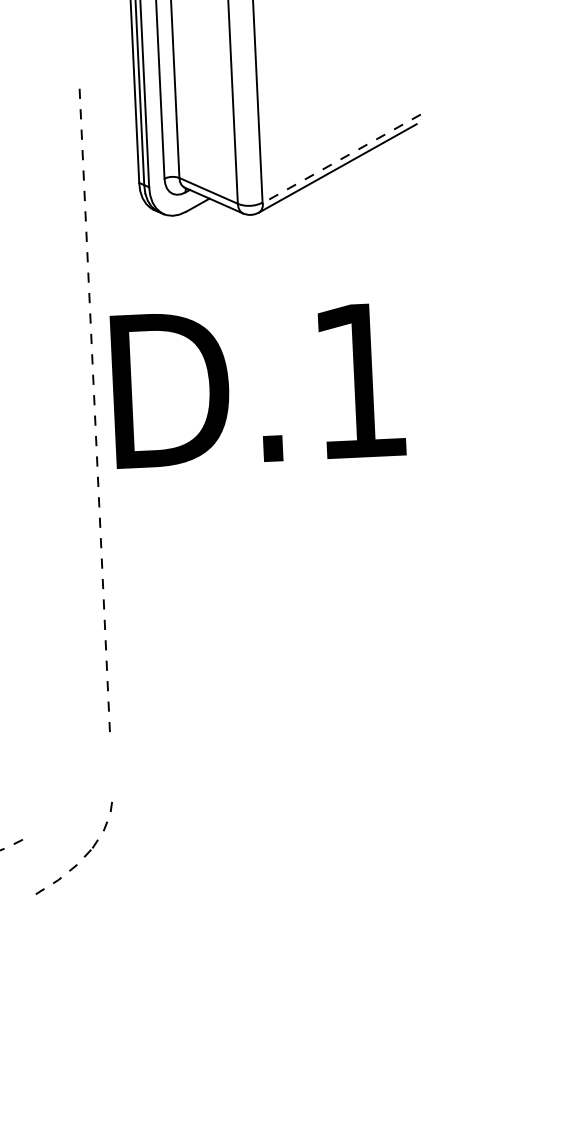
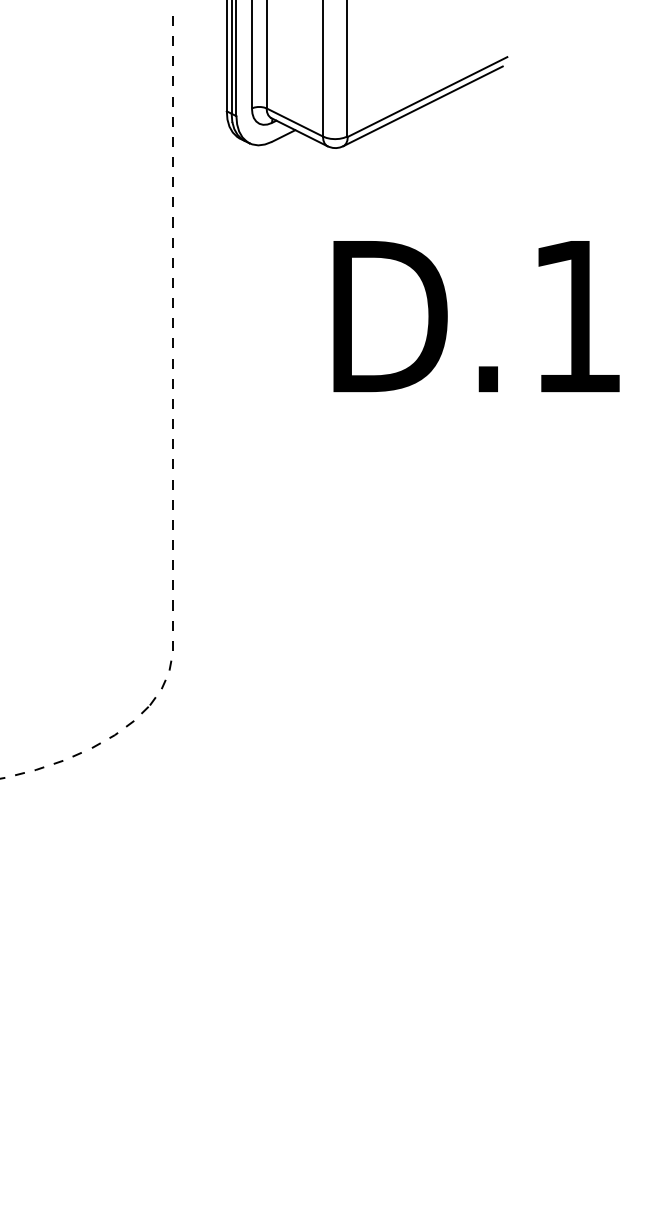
line: (341, 159) -> (427, 97), dashed -> solid
text: (258, 385) -> (476, 316), moved
part: (84, 855) -> (141, 712), moved

